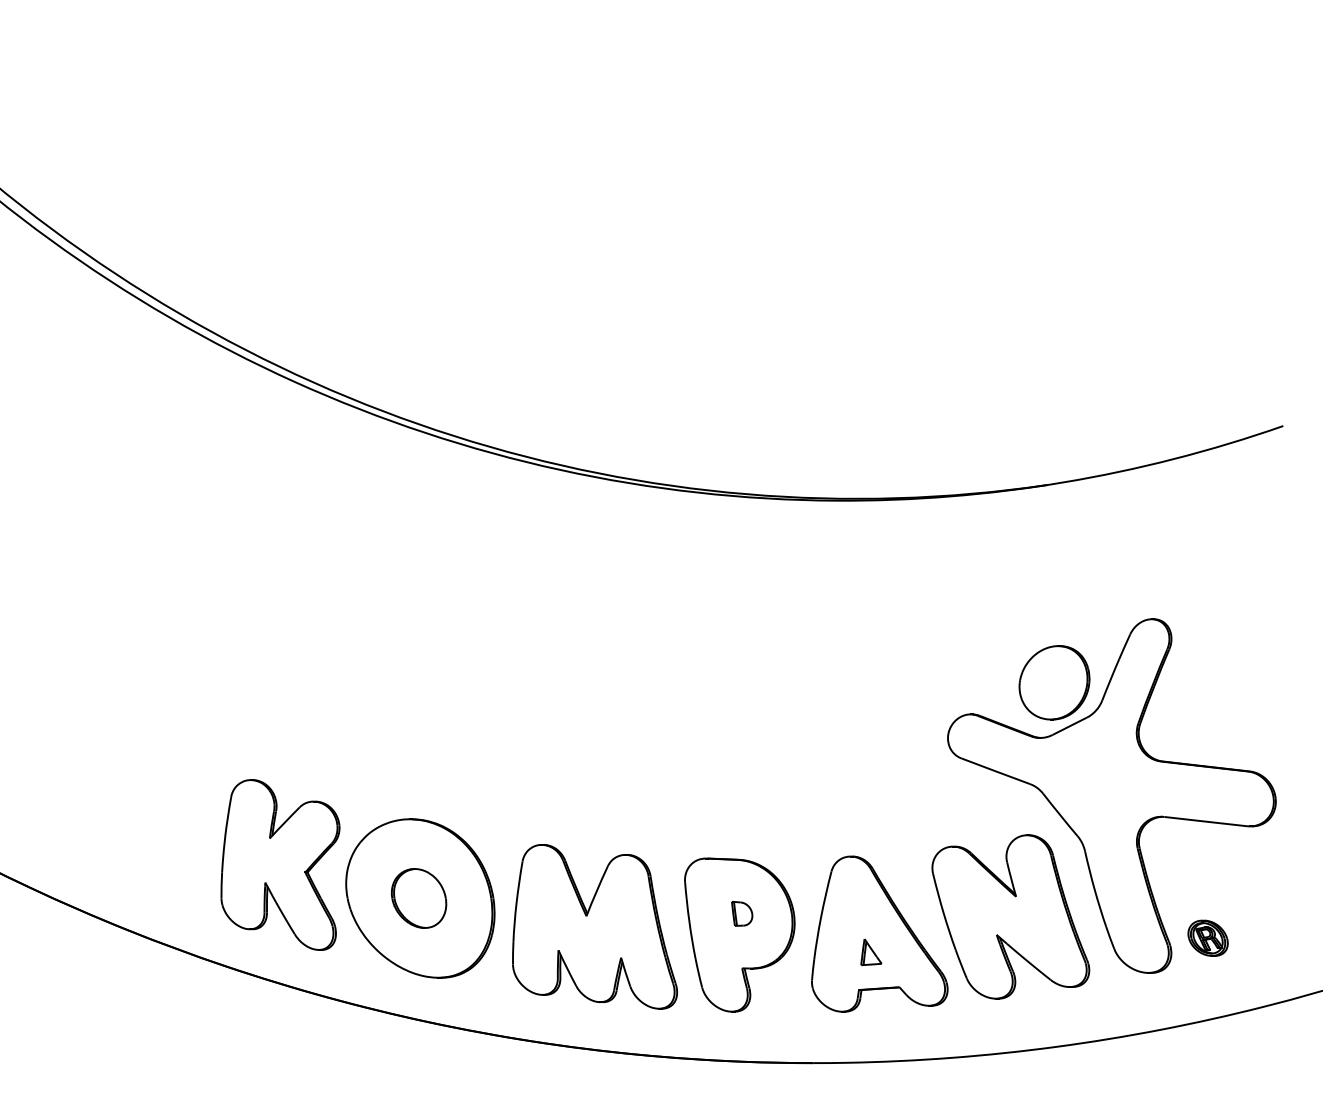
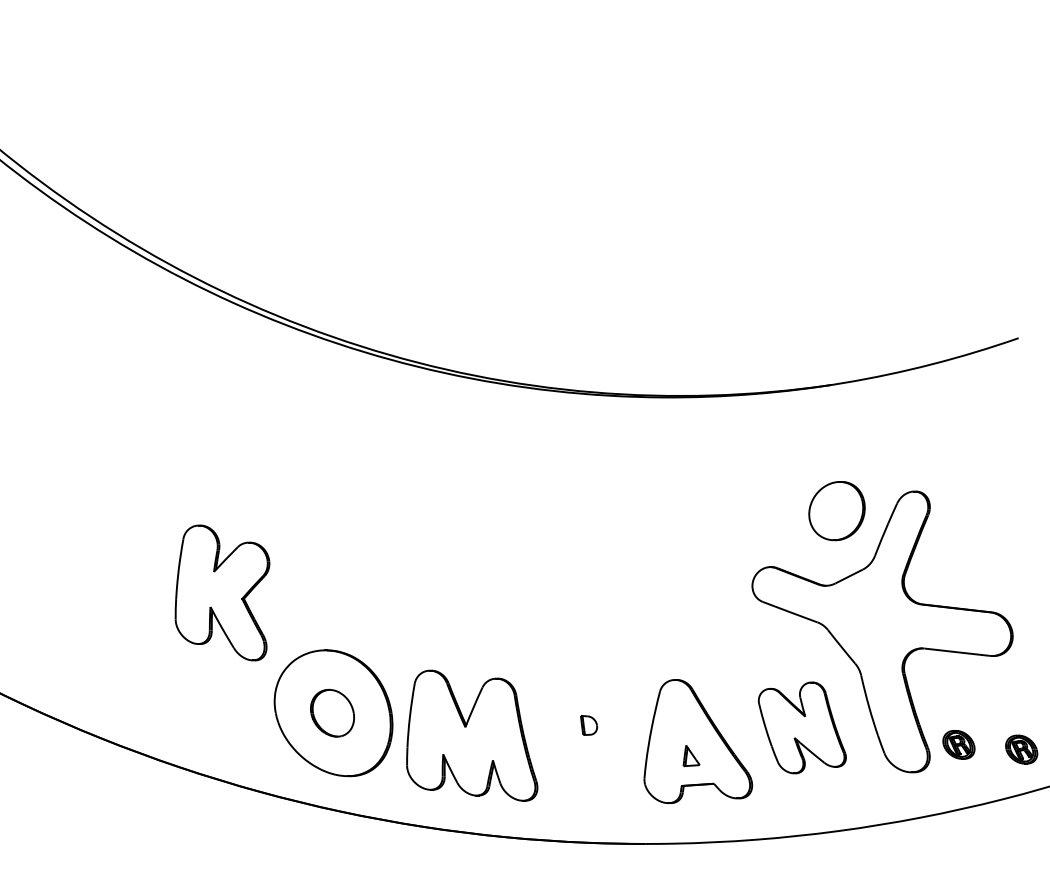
part: (1054, 682) -> (837, 510), moved
part: (280, 864) -> (222, 592), moved
part: (1010, 916) -> (802, 727), size x0.7
part: (739, 934) -> (586, 741), removed
part: (1286, 943) -> (1021, 748), added

